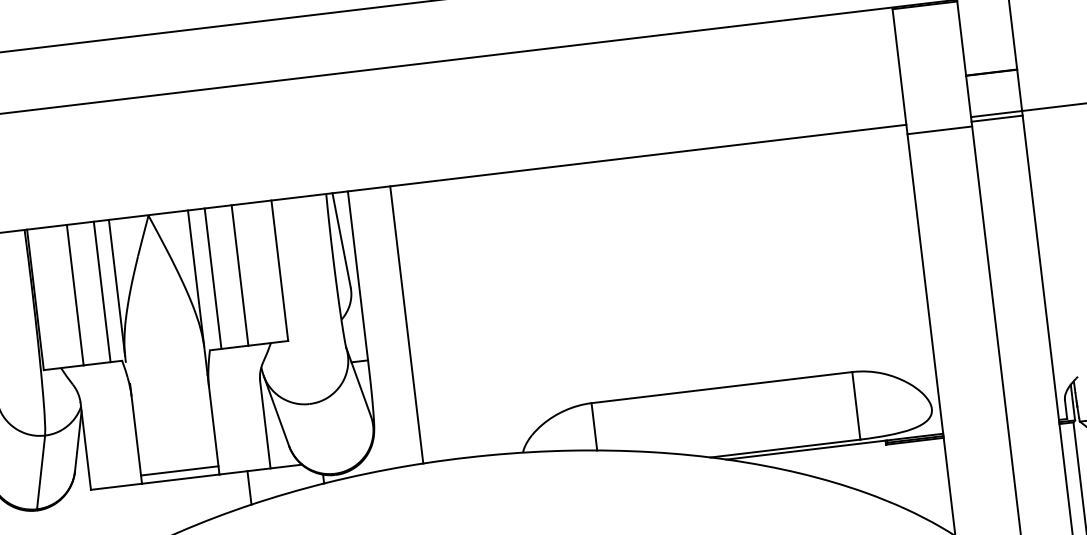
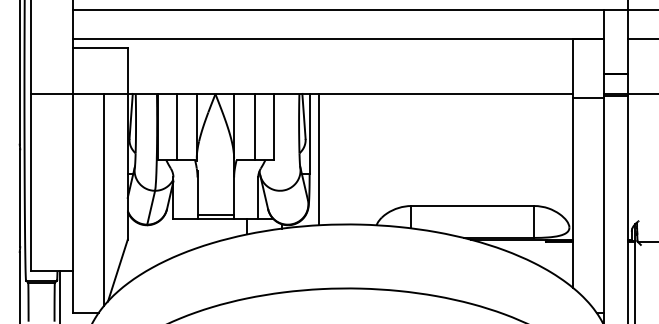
line: (213, 277) -> (242, 126), removed
line: (101, 290) -> (189, 126), removed
line: (406, 323) -> (318, 158), moved

